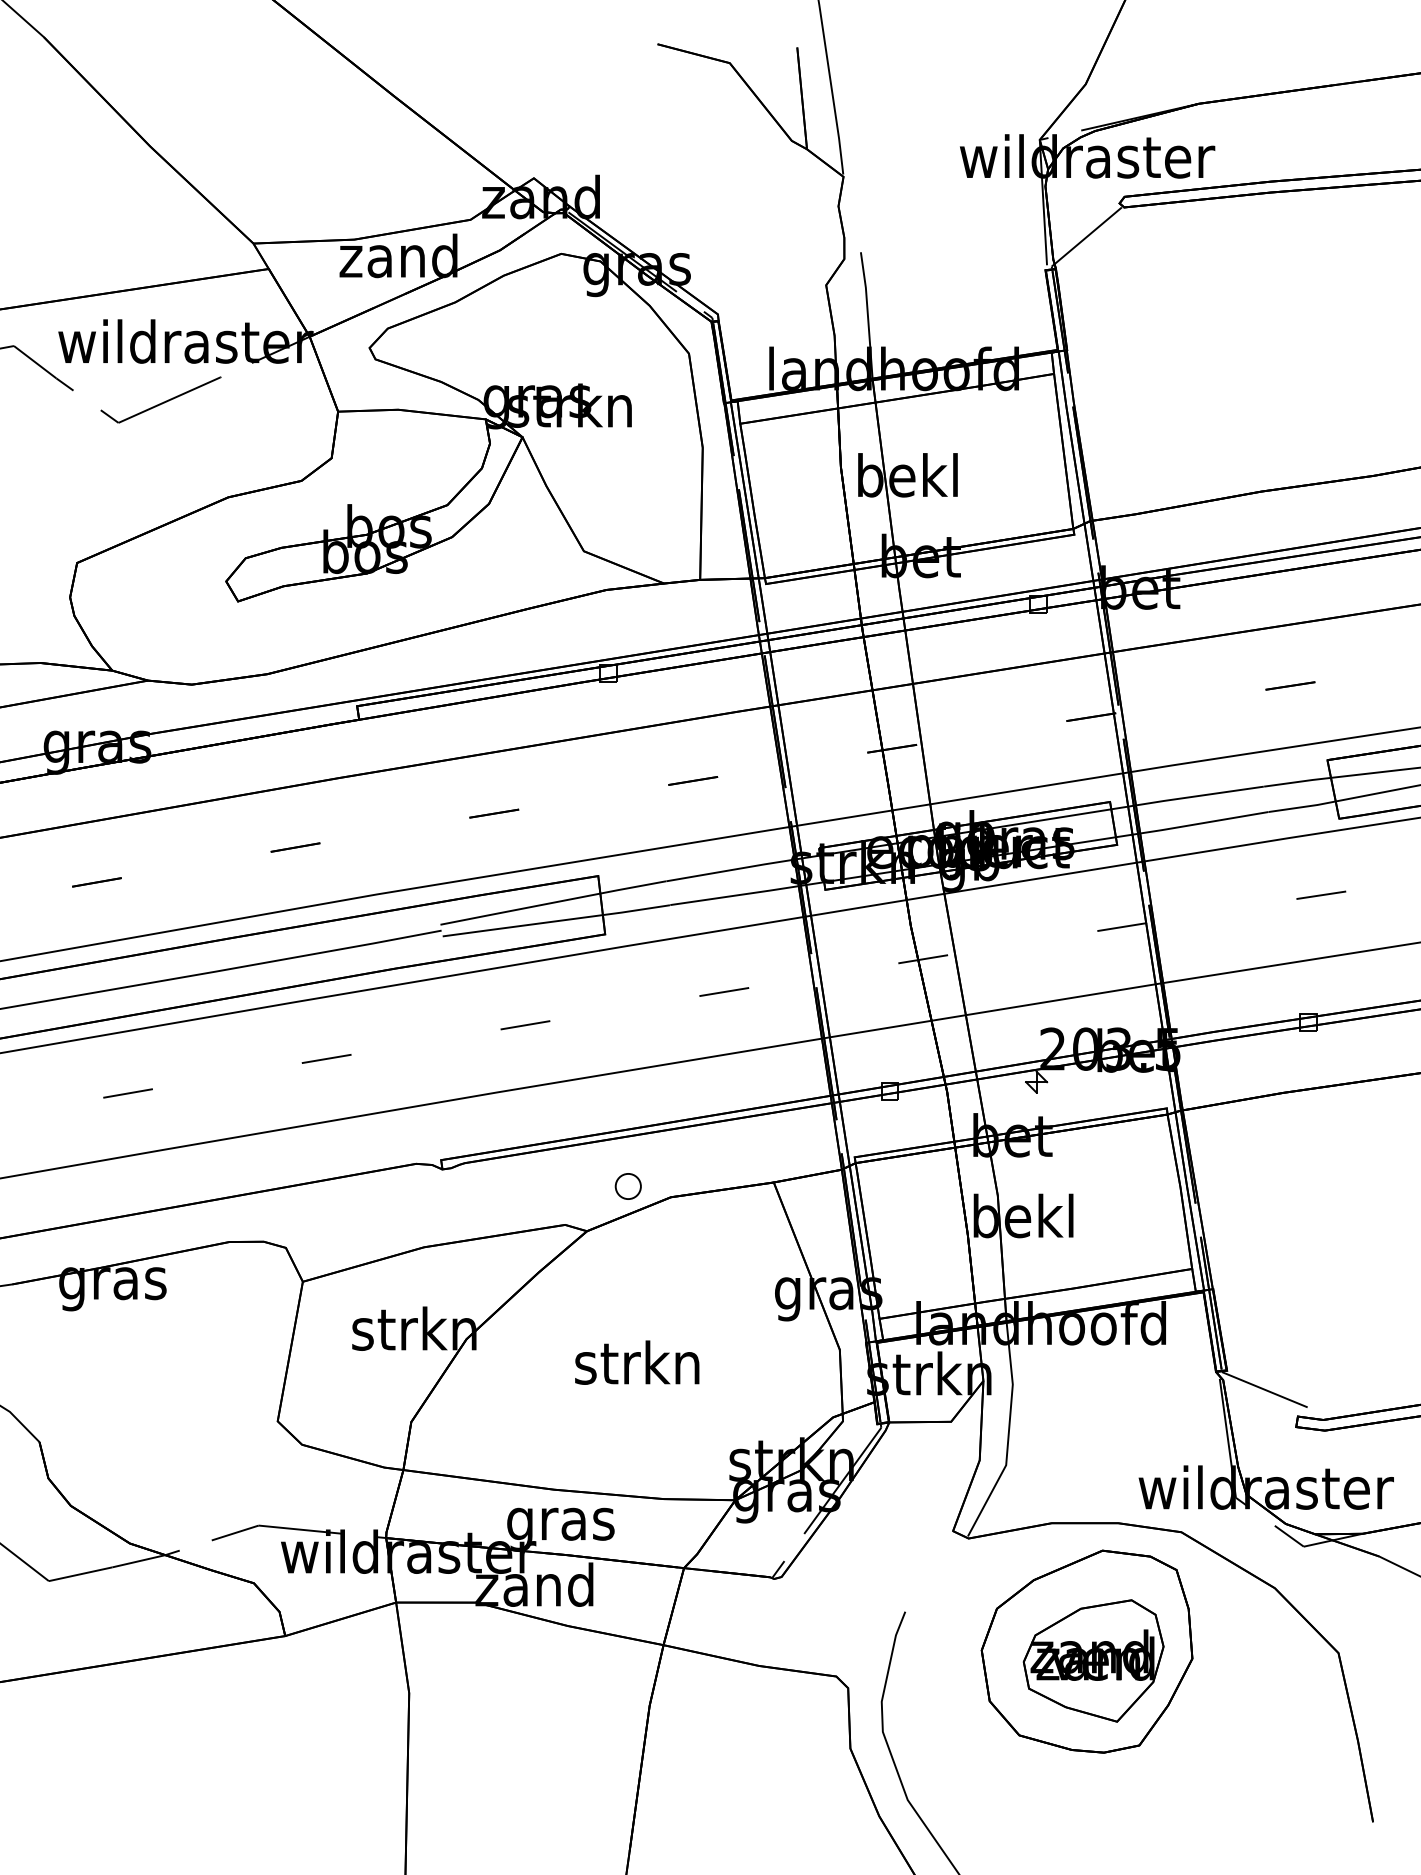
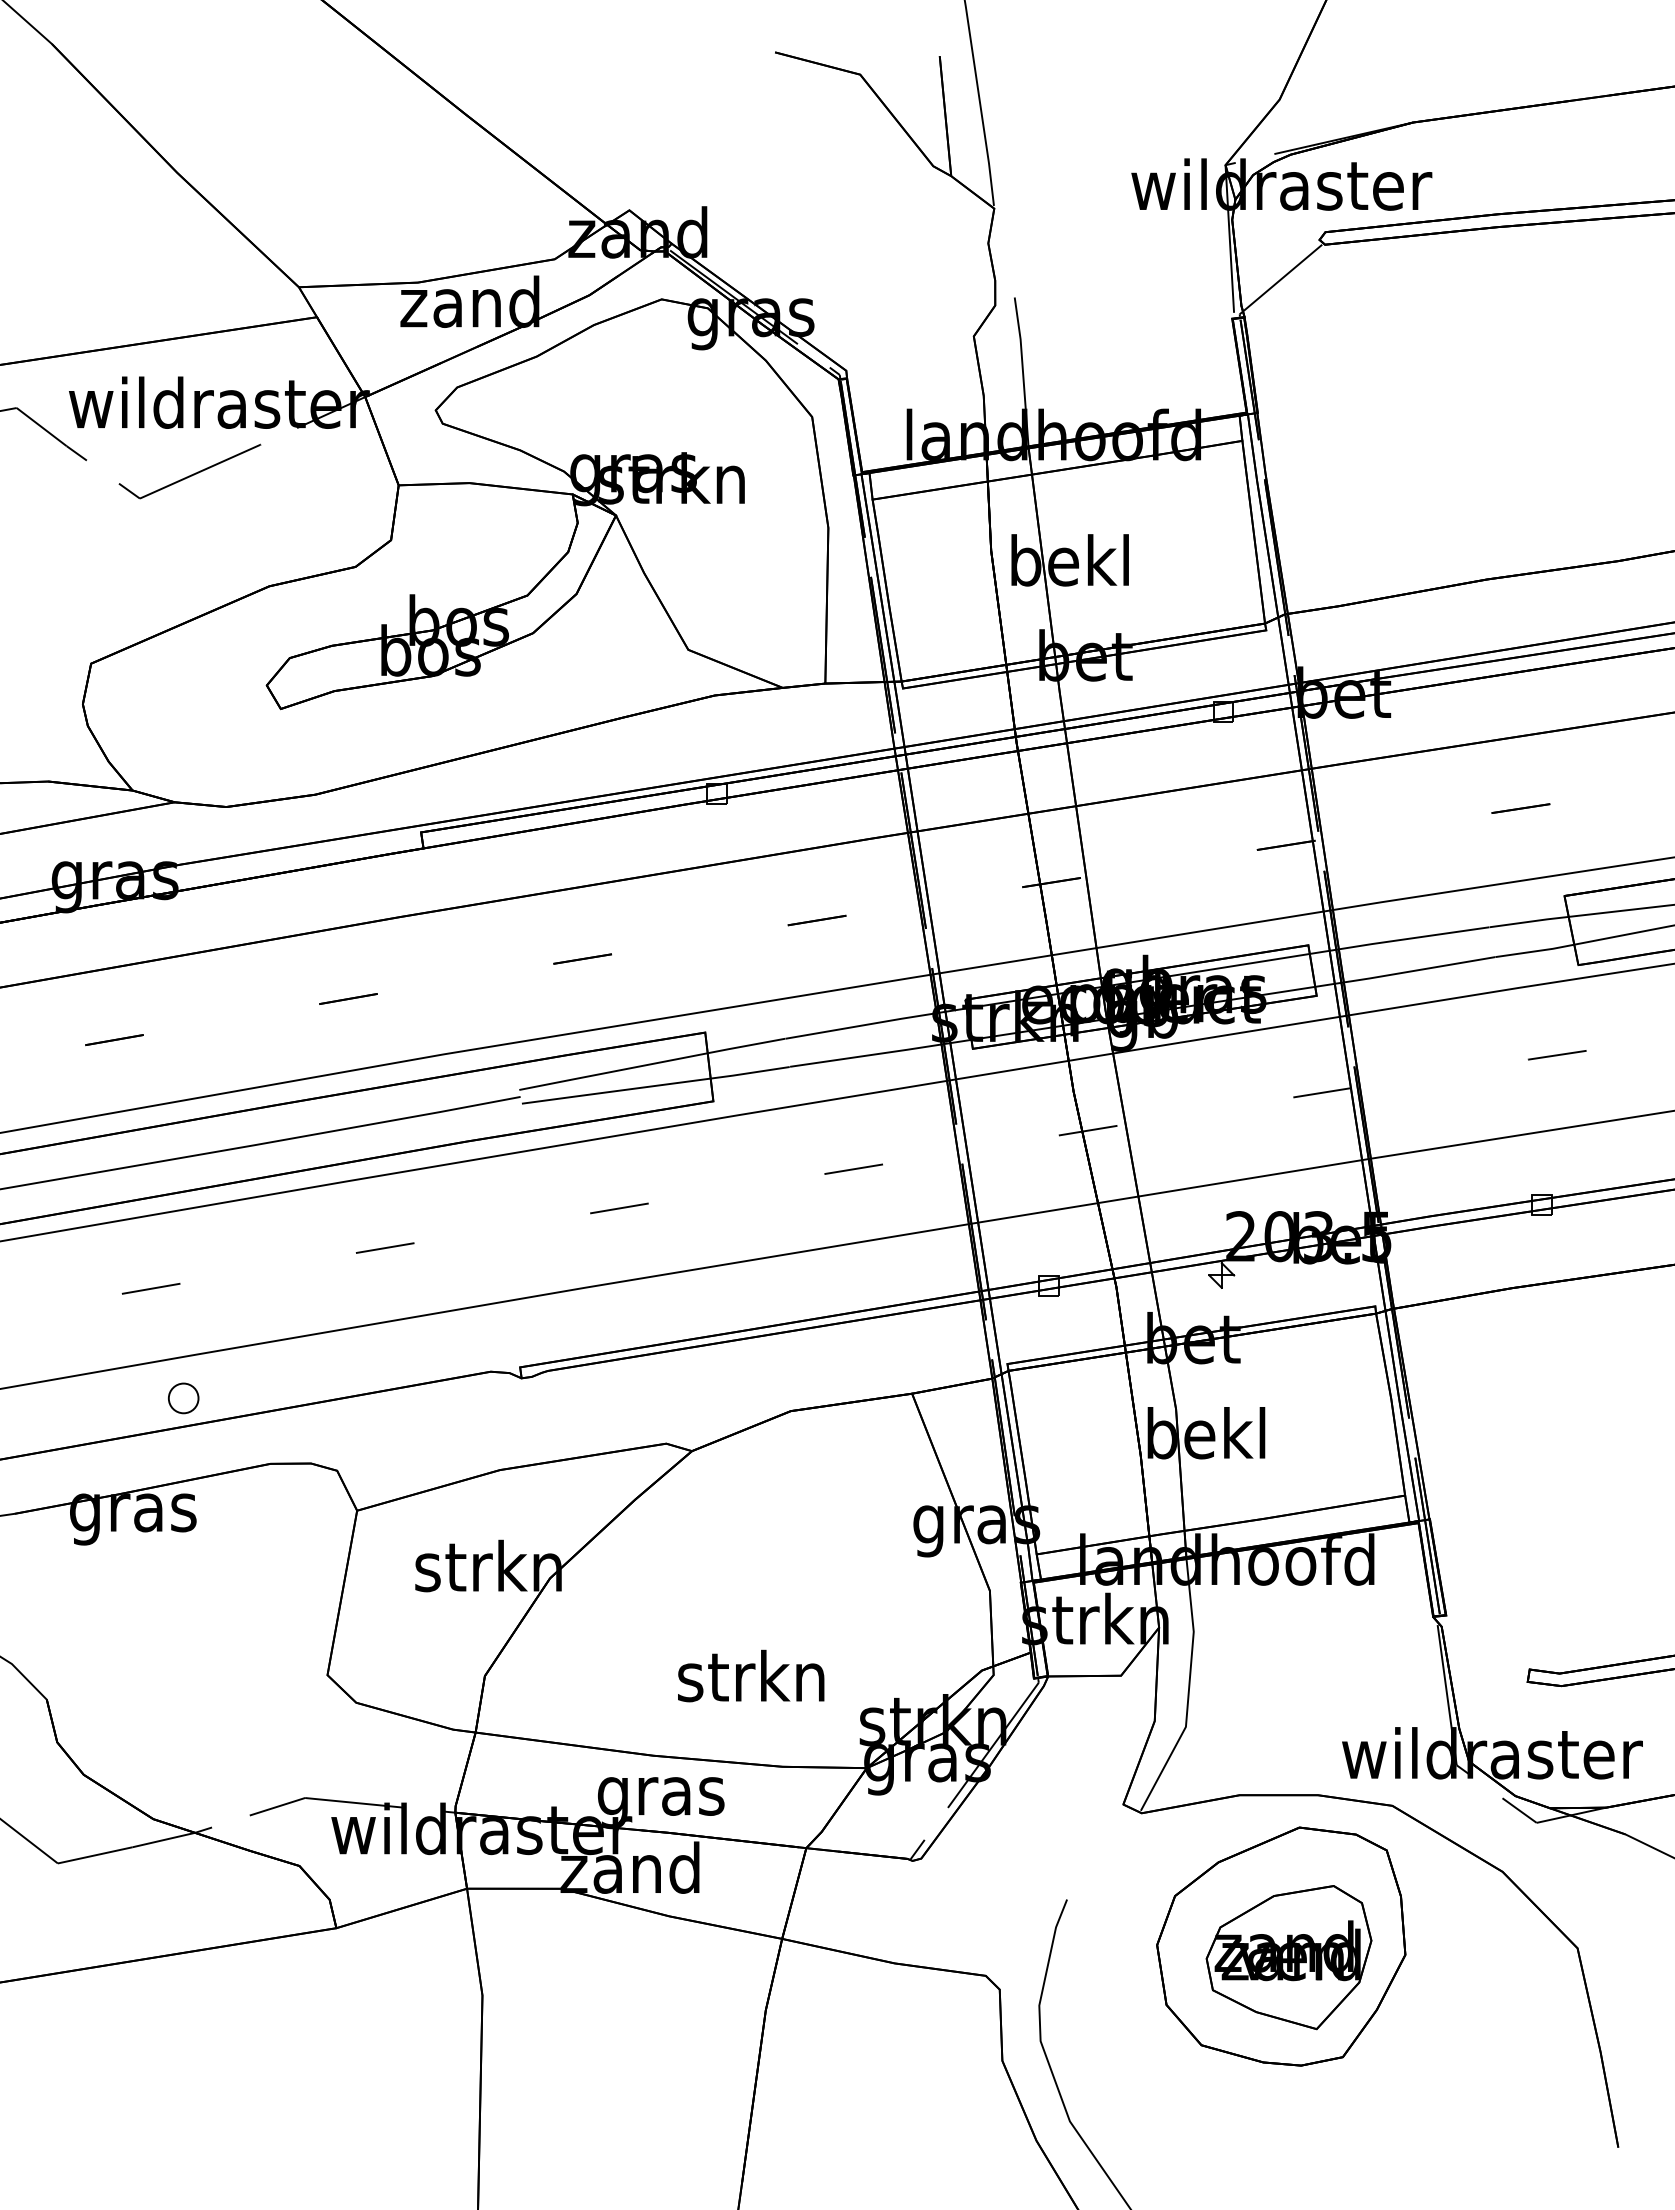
part: (628, 1186) -> (183, 1398), moved
text: (637, 1362) -> (751, 1675), moved
line: (1264, 1389) -> (1490, 1637), removed

